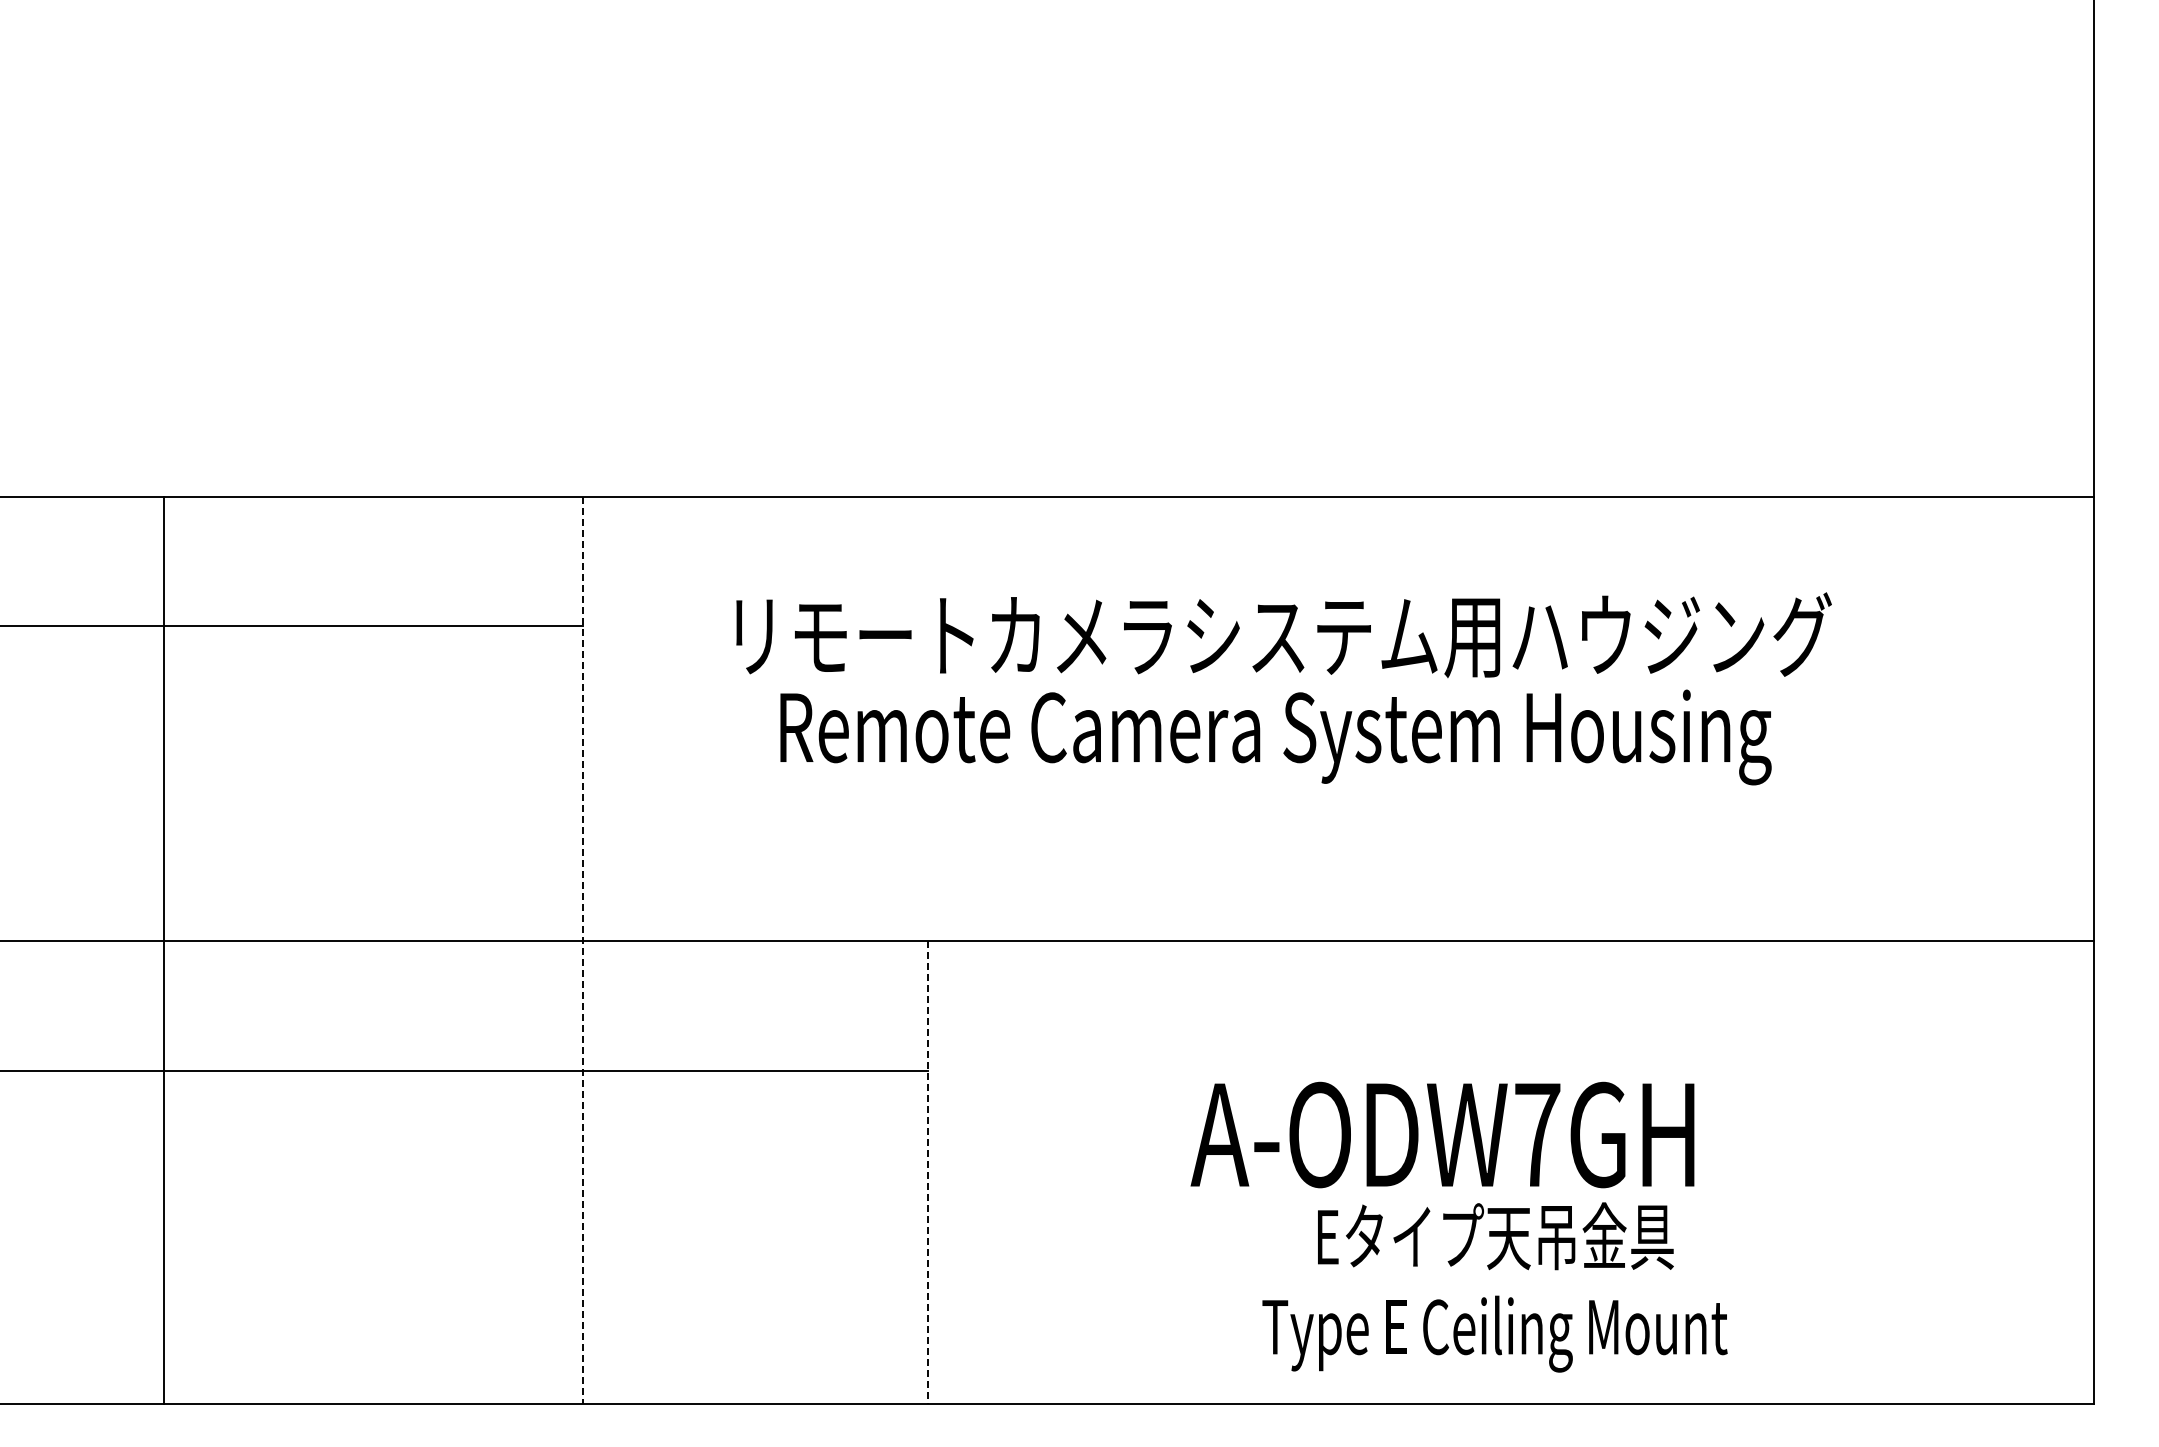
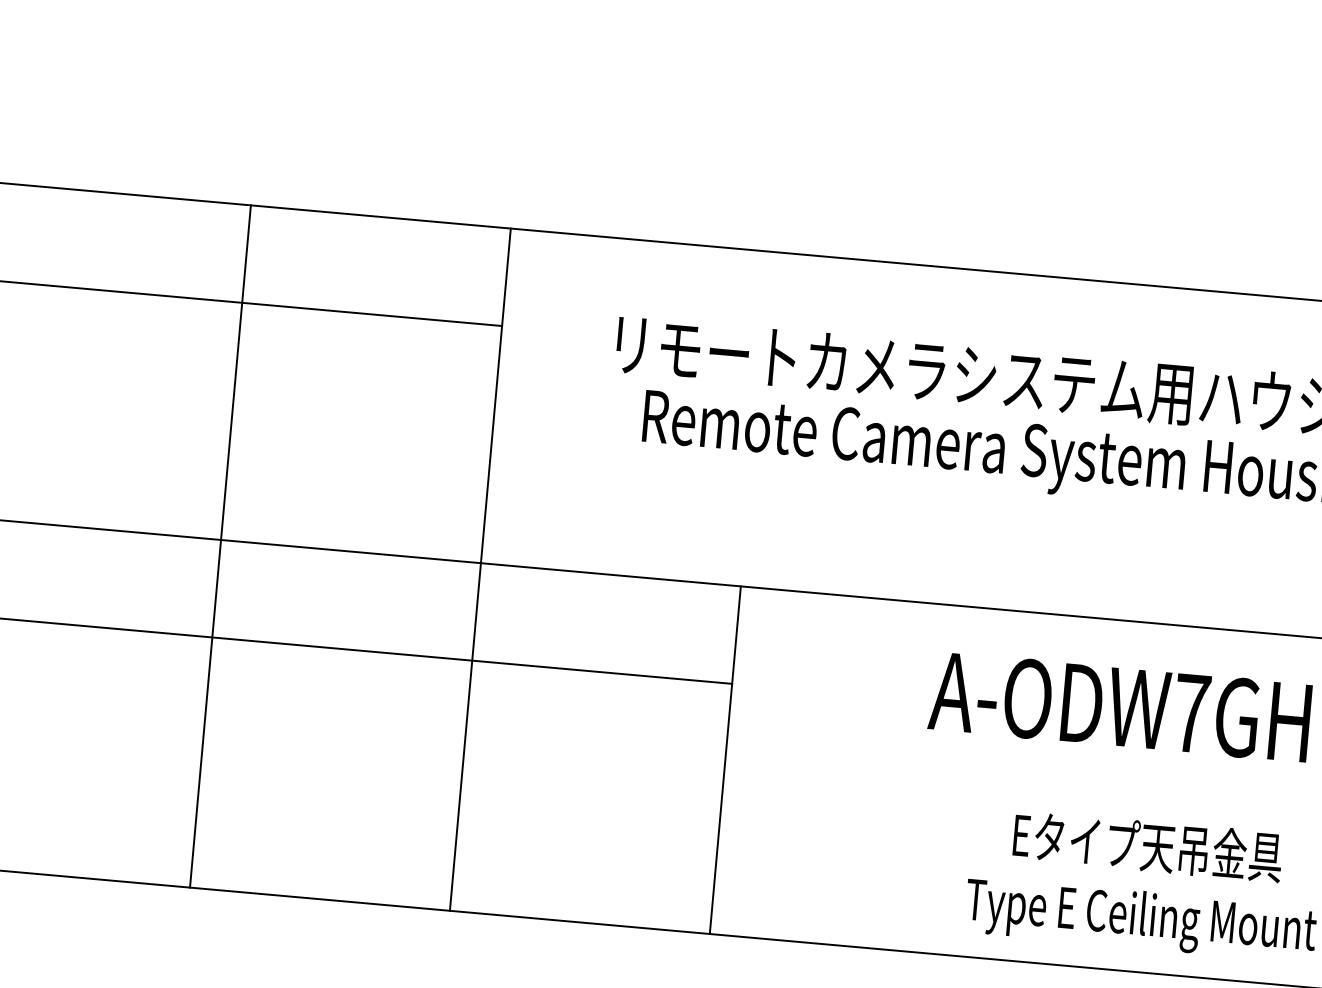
line: (164, 949) -> (220, 546), moved
line: (582, 950) -> (480, 569), dashed -> solid
text: (1442, 1134) -> (1120, 706), moved
line: (928, 1173) -> (725, 760), dashed -> solid

